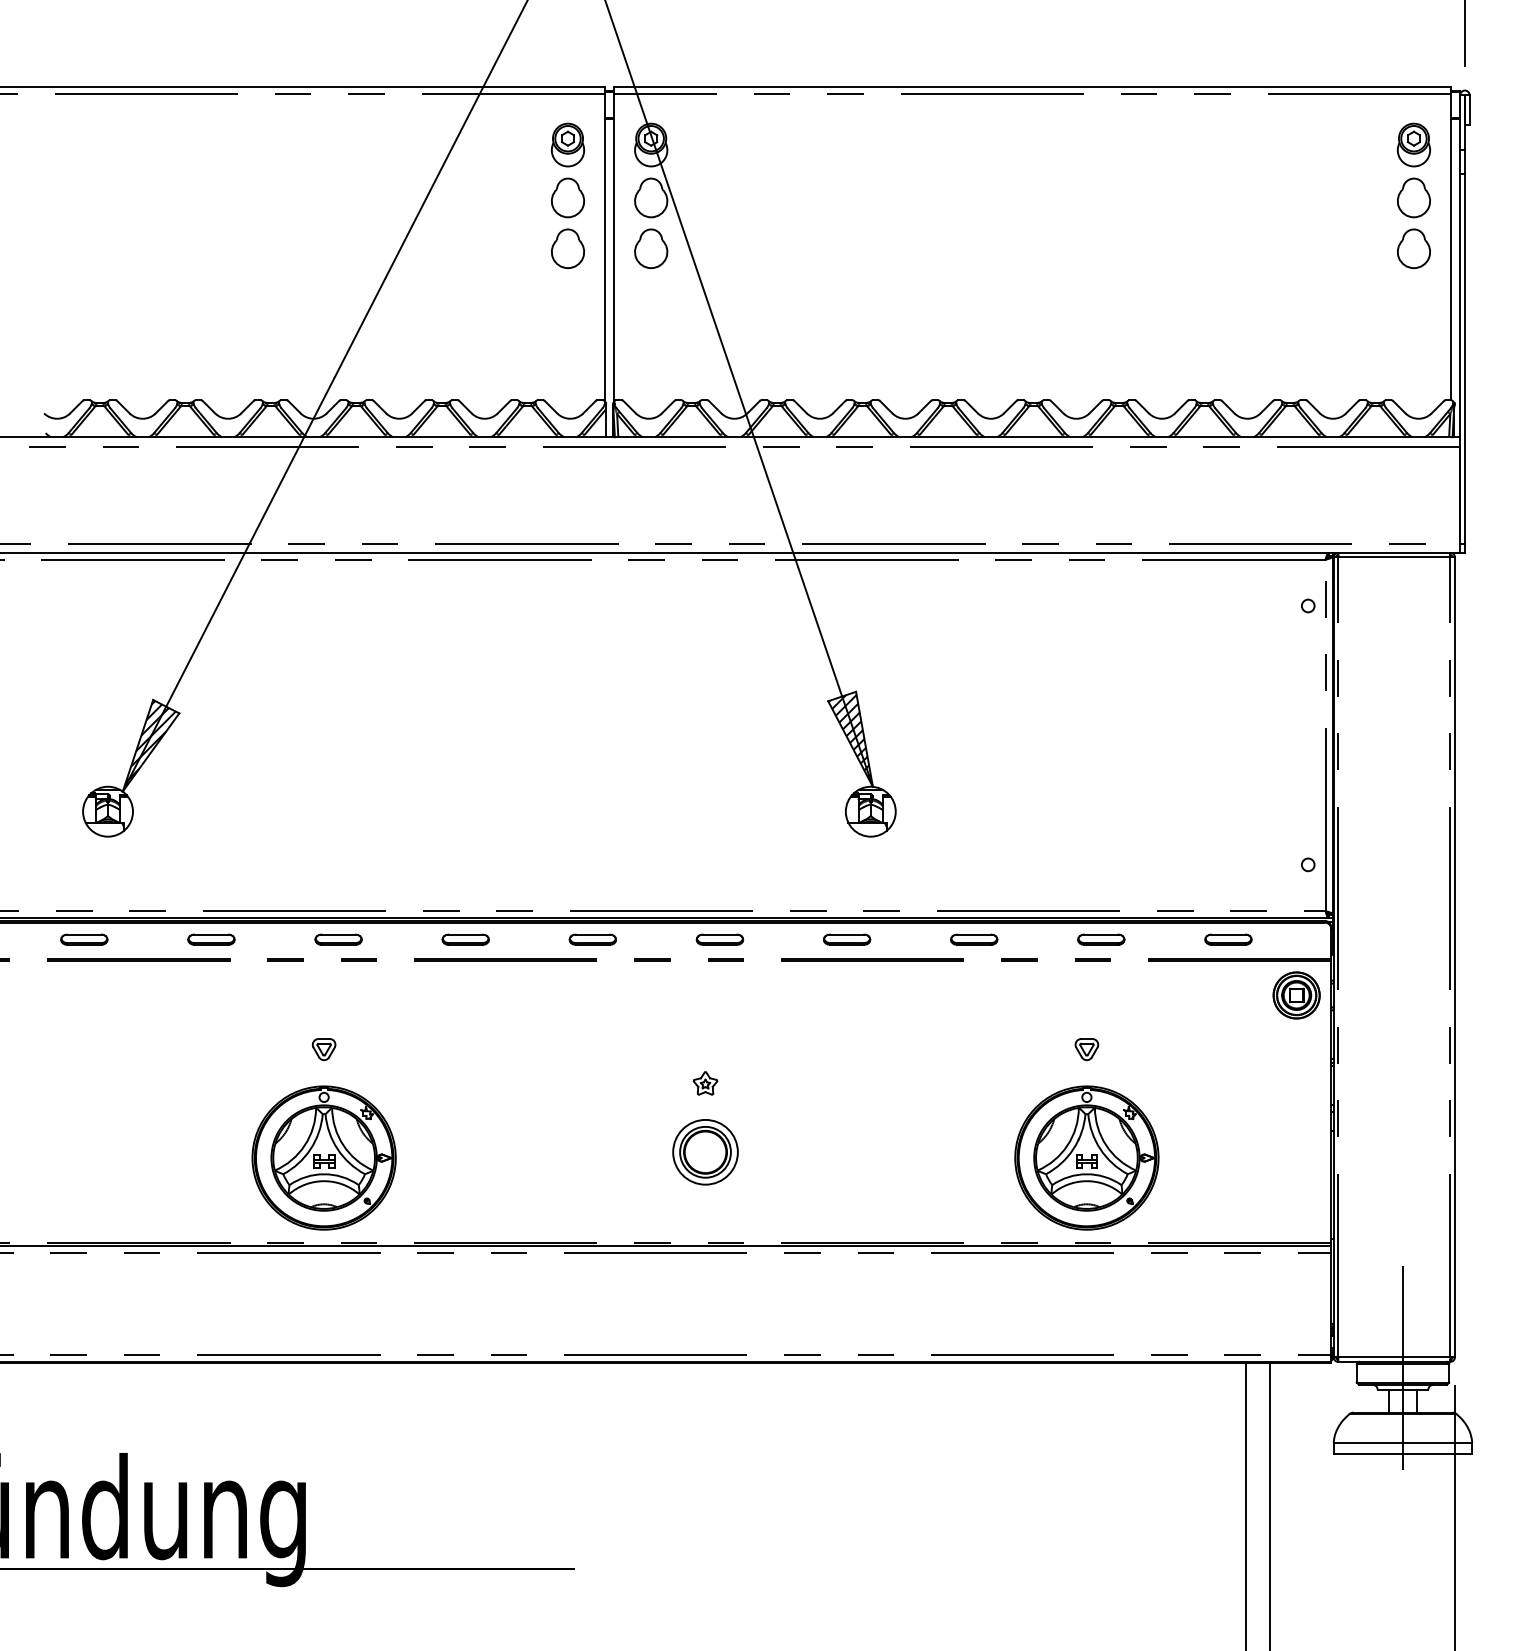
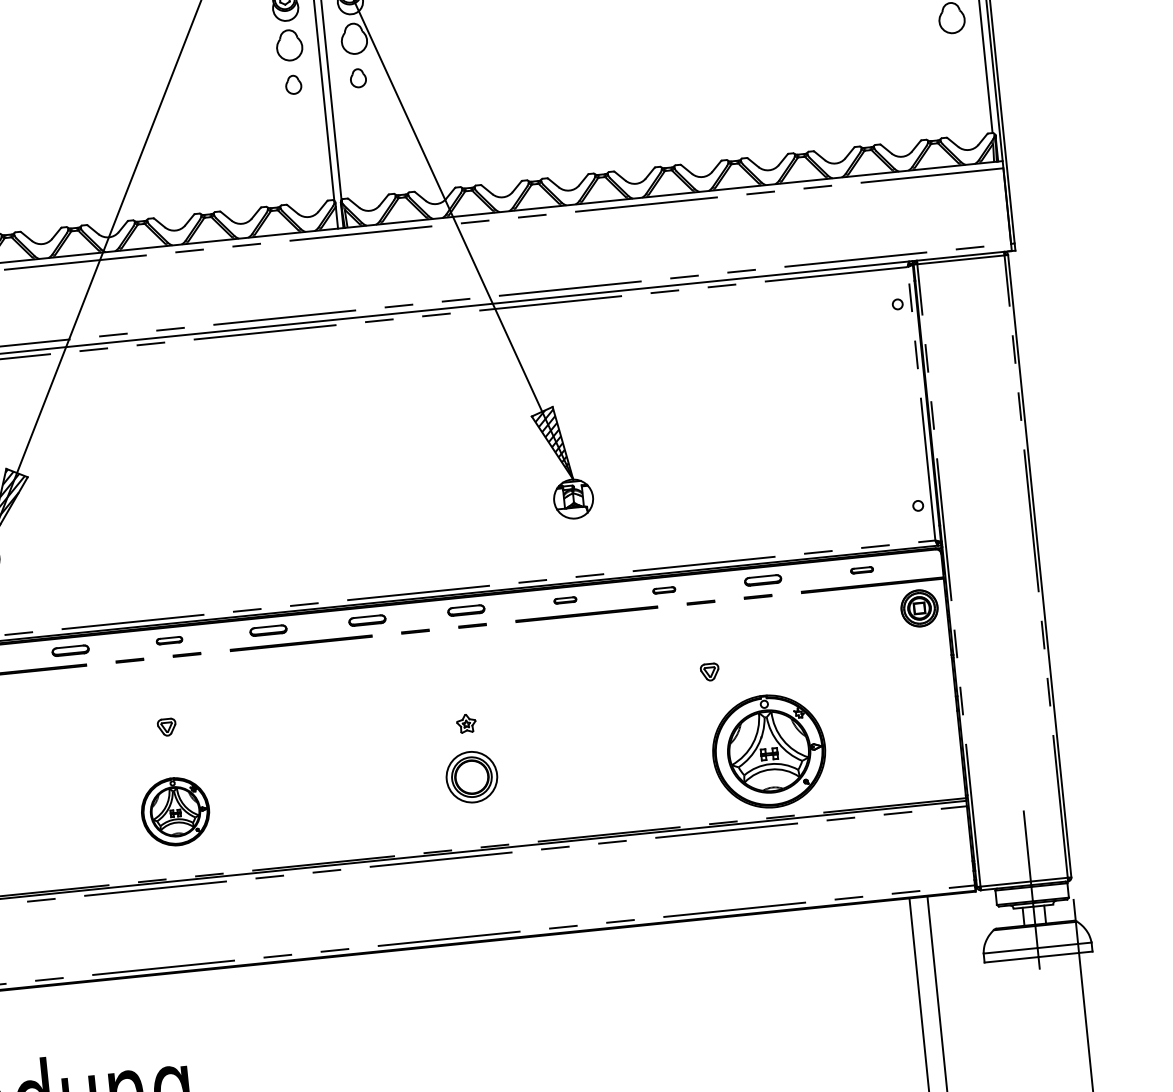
part: (568, 248) -> (293, 84), size x0.6
part: (651, 248) -> (358, 78), size x0.6
part: (338, 939) -> (169, 640), size x0.7
part: (847, 939) -> (565, 600), size x0.6
part: (974, 939) -> (664, 590), size x0.6
part: (1228, 939) -> (862, 570), size x0.6
part: (1086, 1049) -> (709, 672), moved
part: (323, 1157) -> (175, 811), size x0.6

